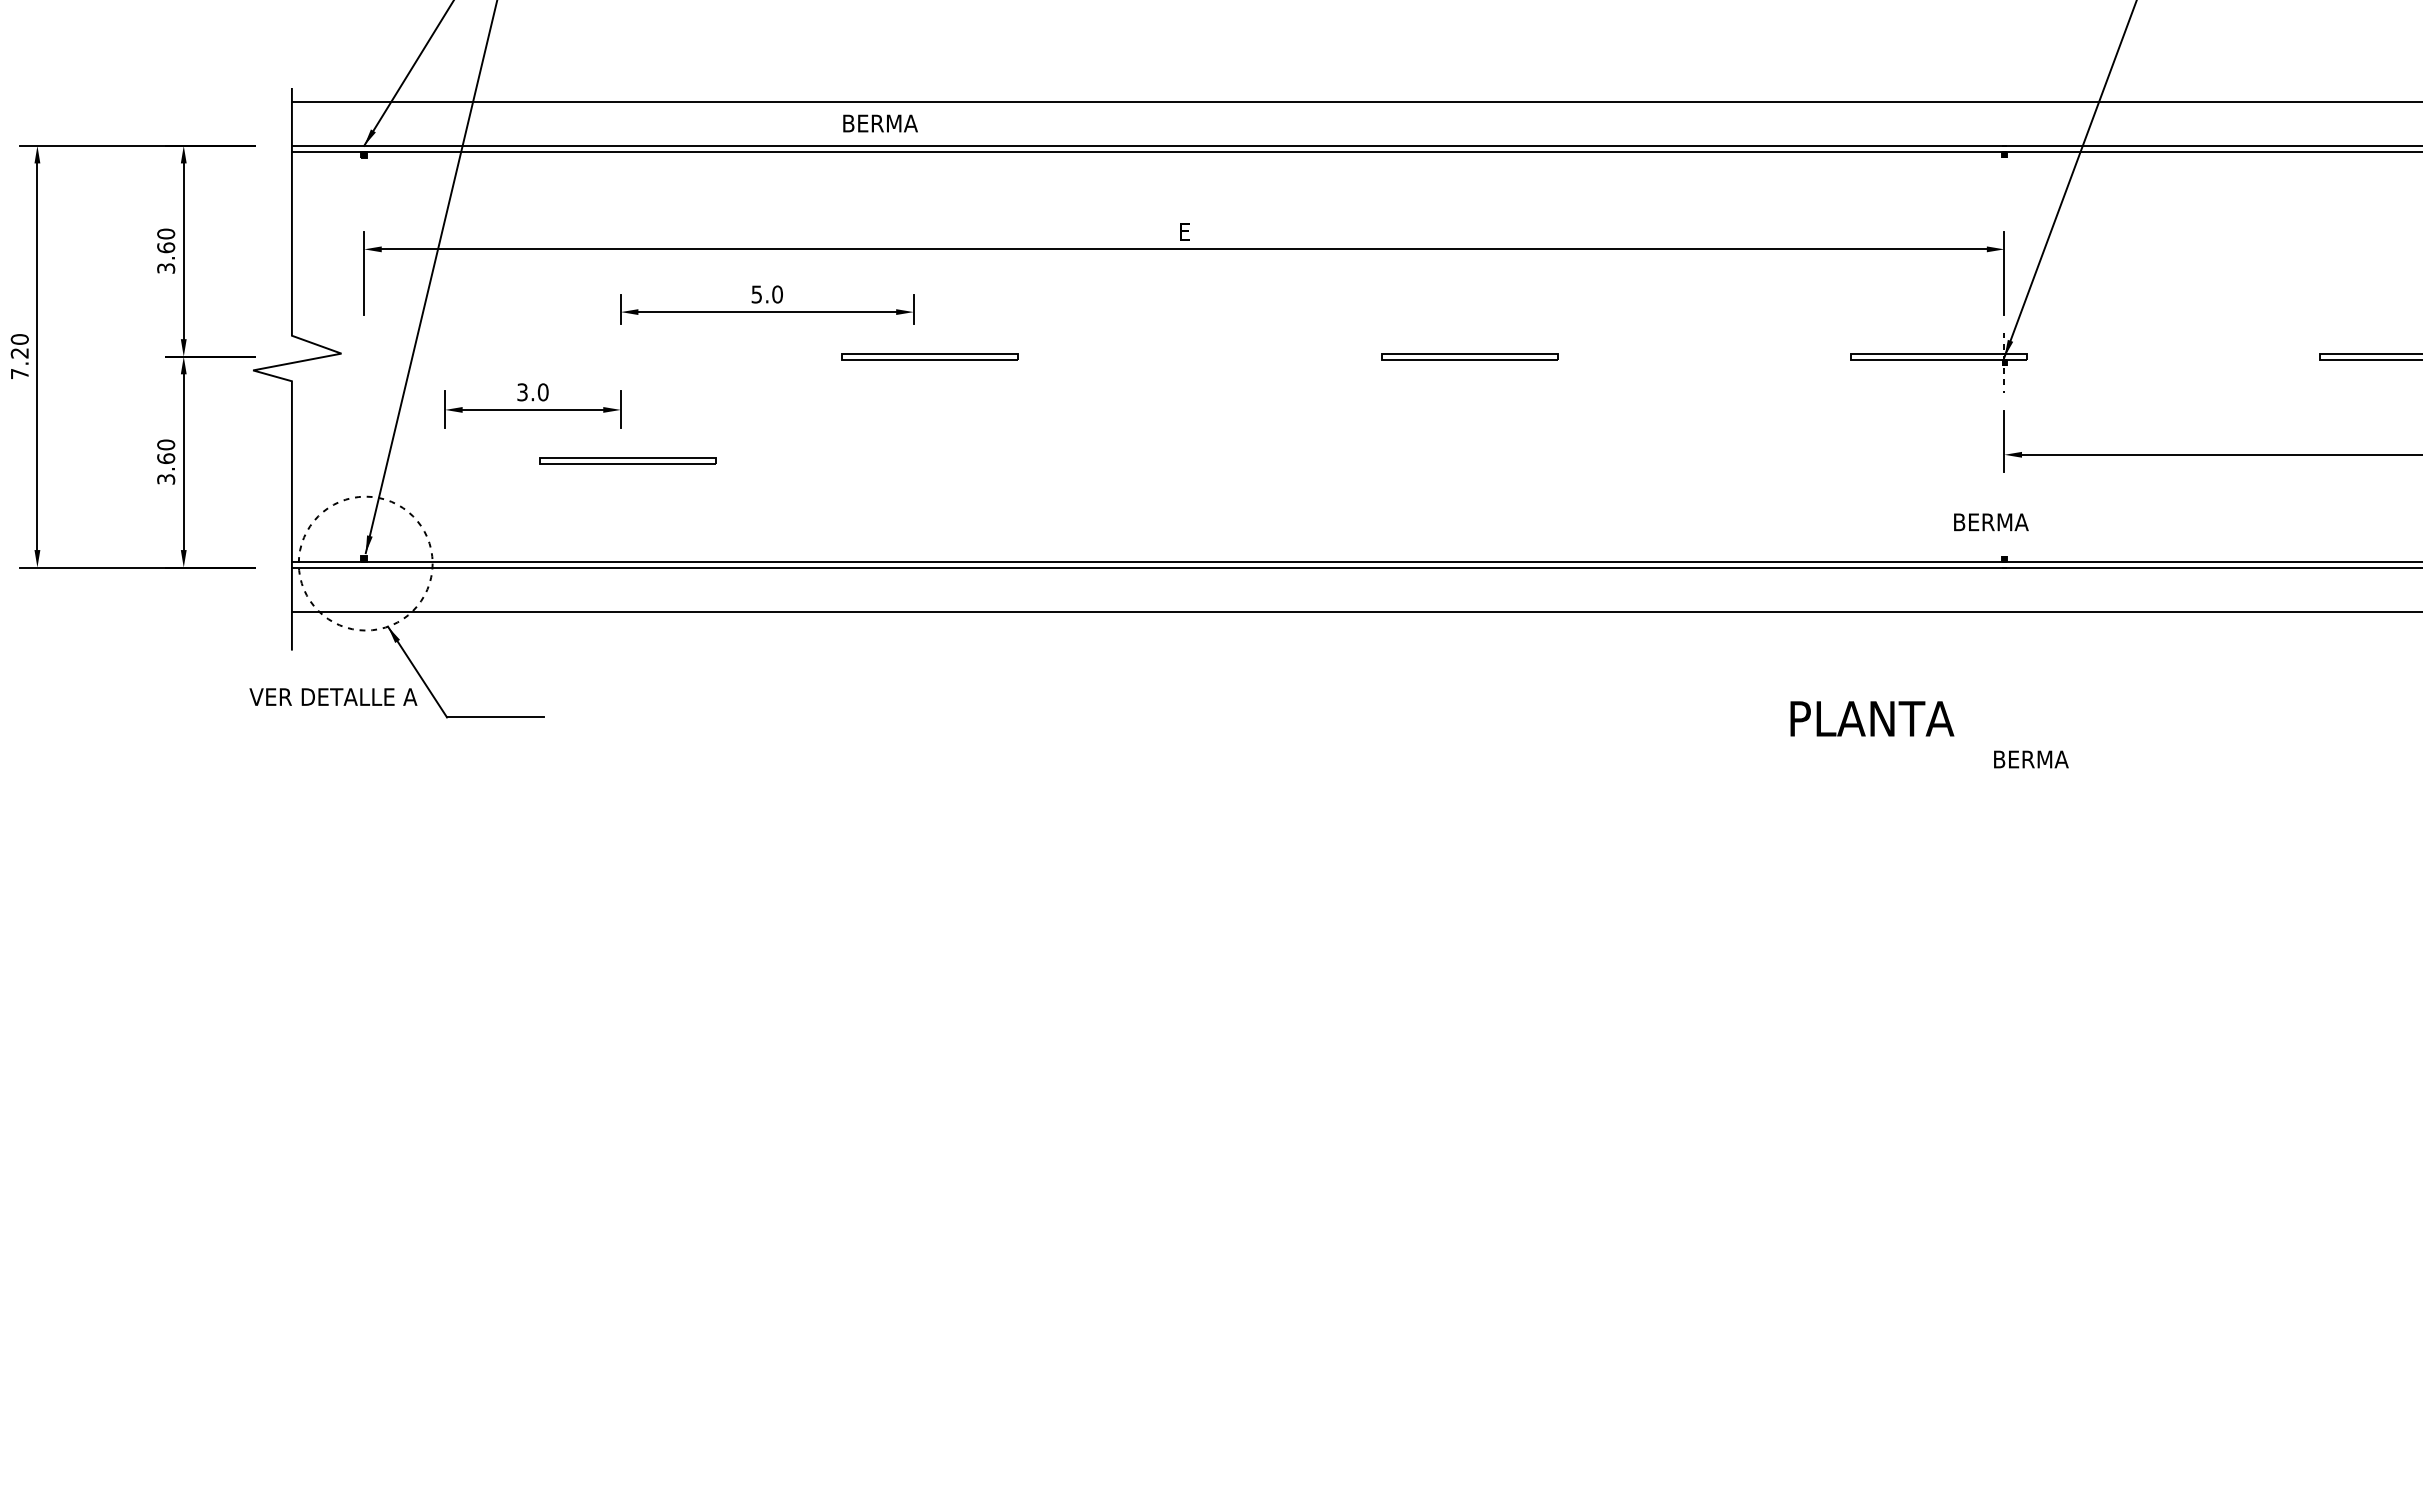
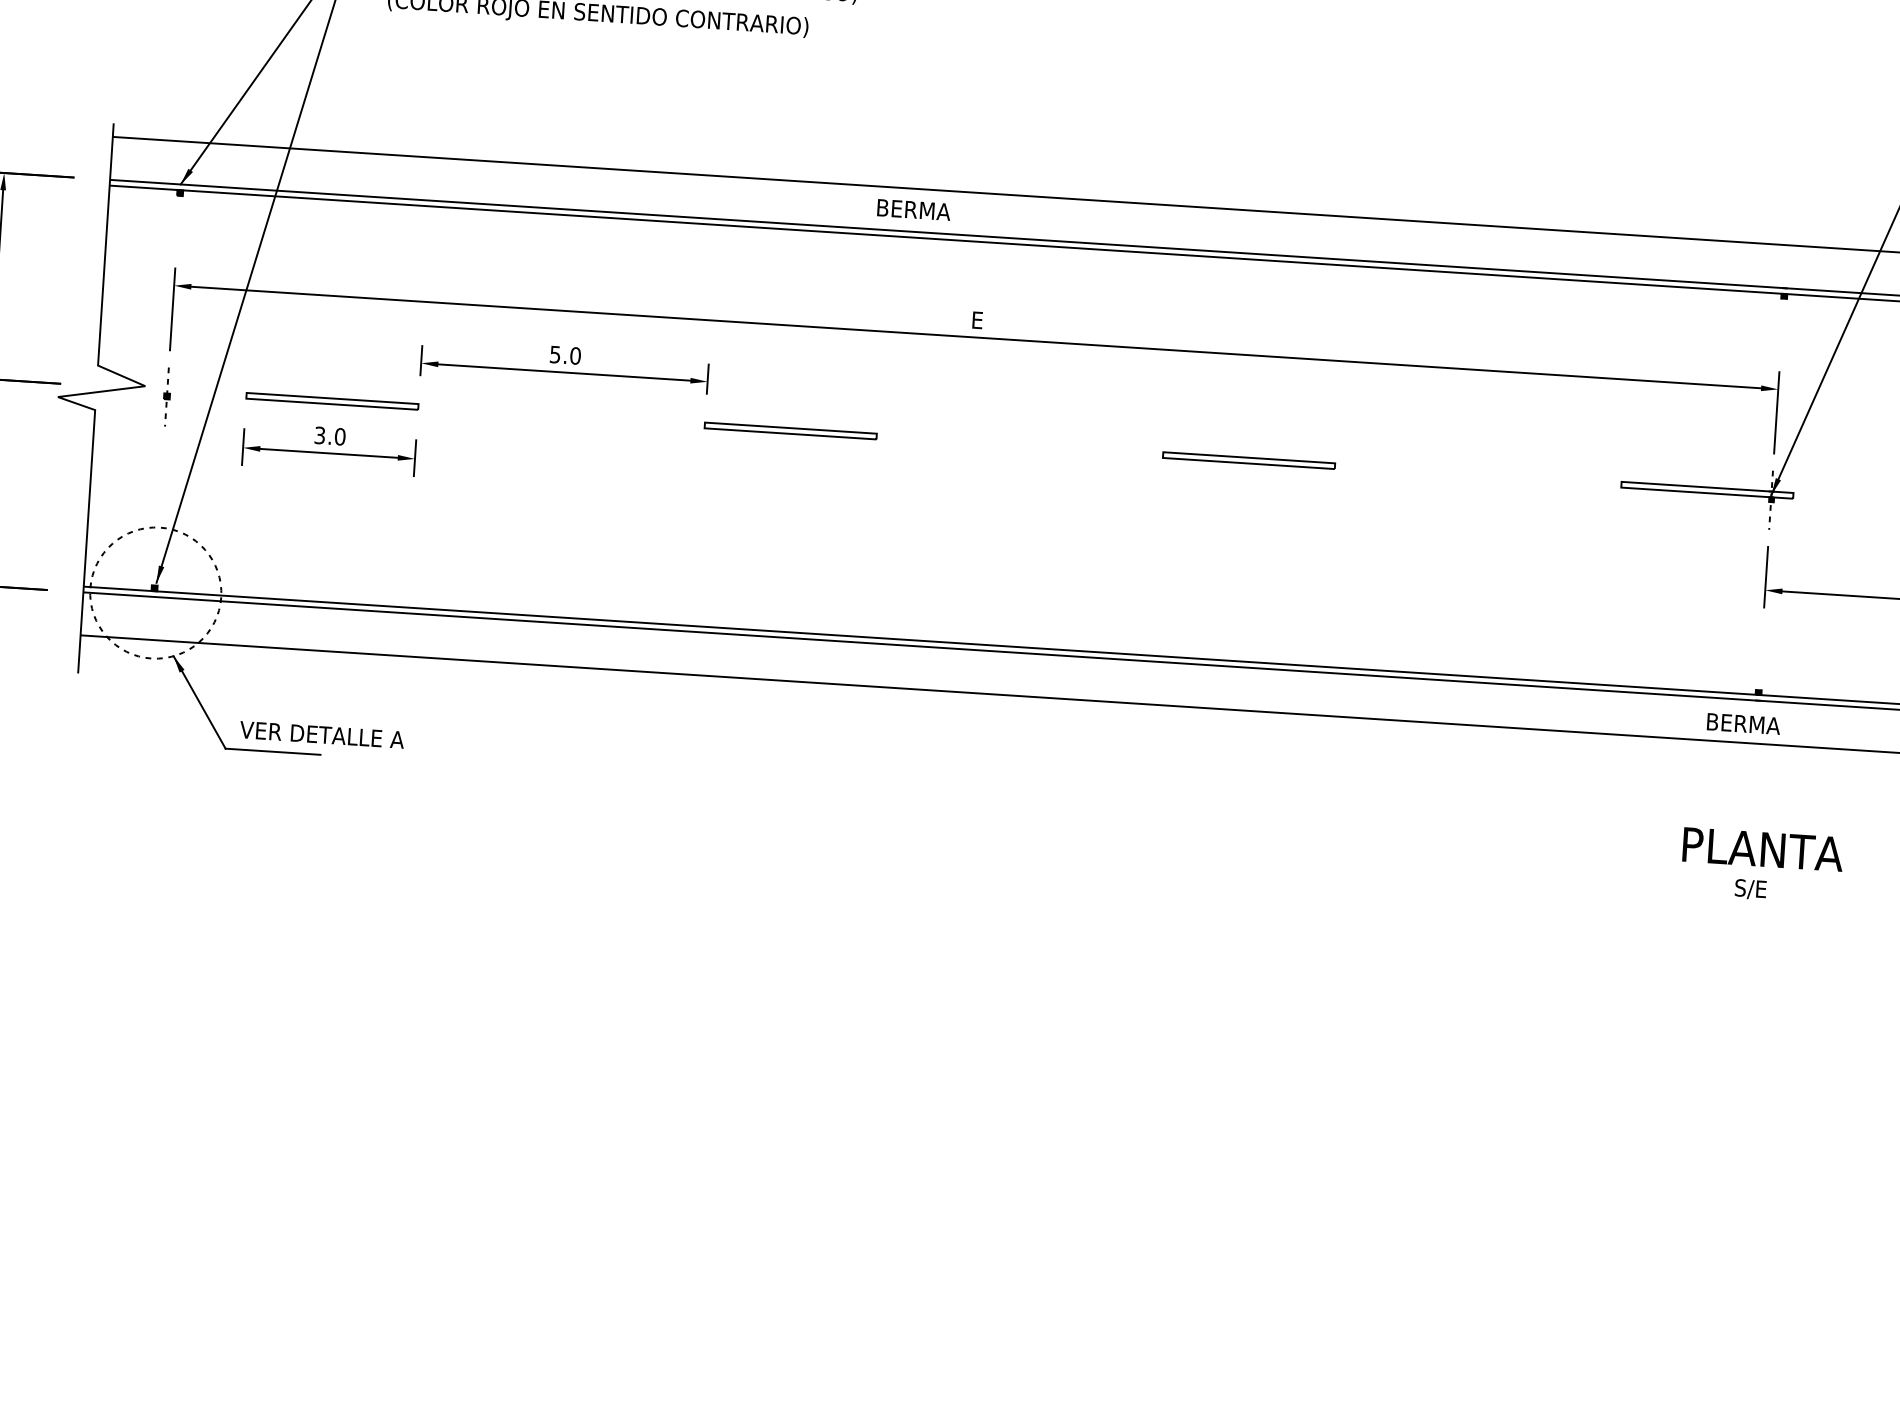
text: (880, 123) -> (913, 209), moved
part: (929, 356) -> (790, 430), moved
part: (363, 362) -> (166, 396), added
part: (627, 460) -> (331, 401), moved
text: (1991, 522) -> (1743, 724), moved
text: (333, 696) -> (322, 734), moved
text: (1872, 718) -> (1763, 849), moved
text: (2030, 760) -> (1771, 890), BERMA -> S/E

